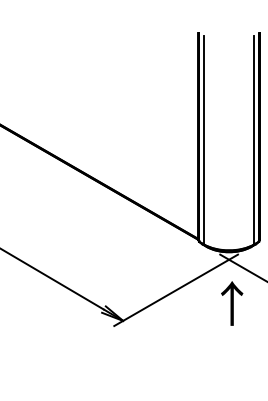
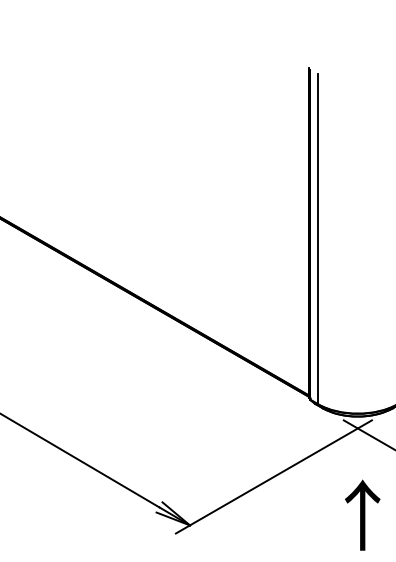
text: (232, 303) -> (363, 515), moved

